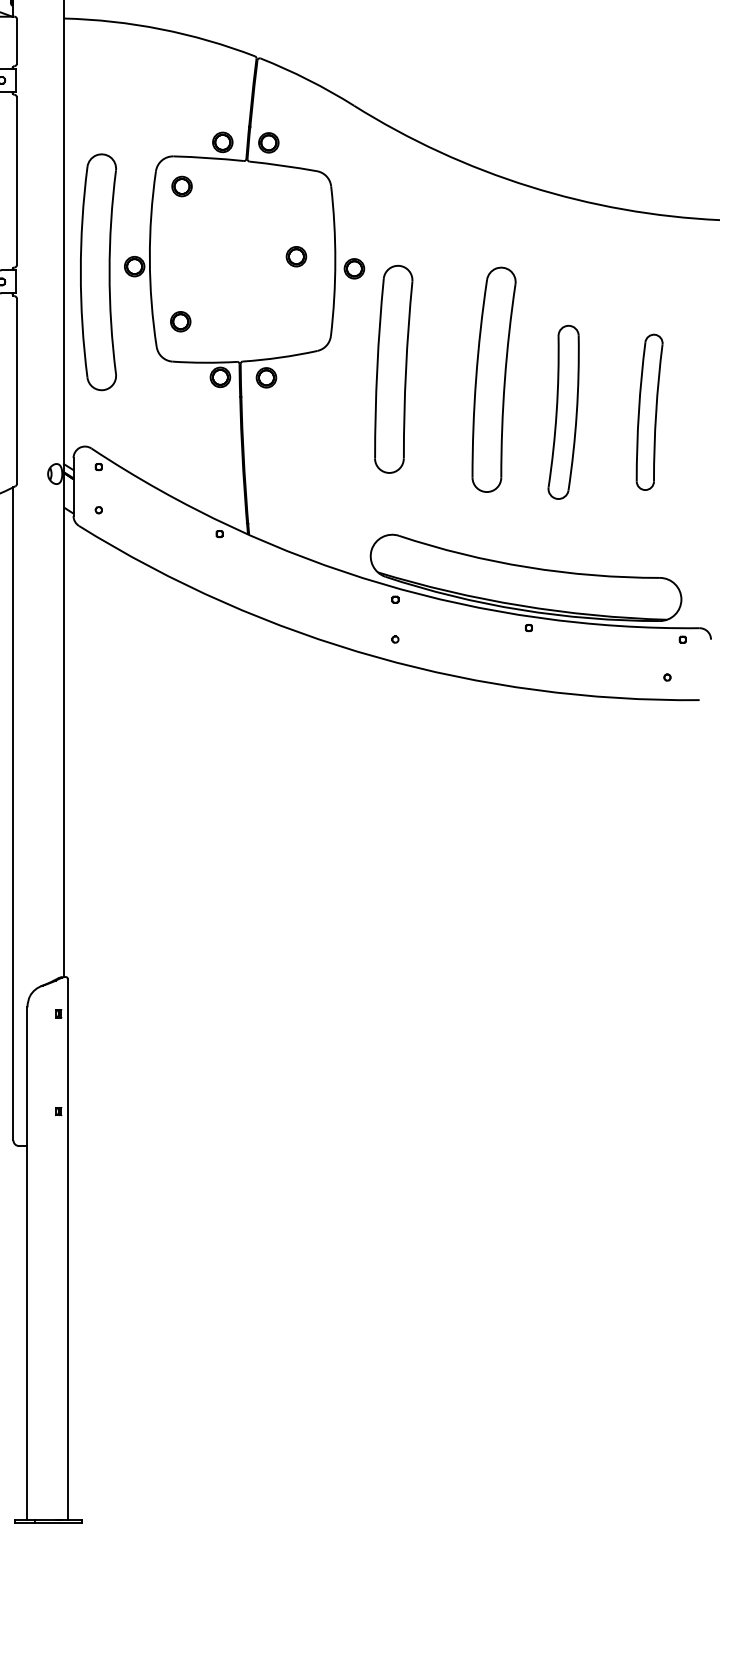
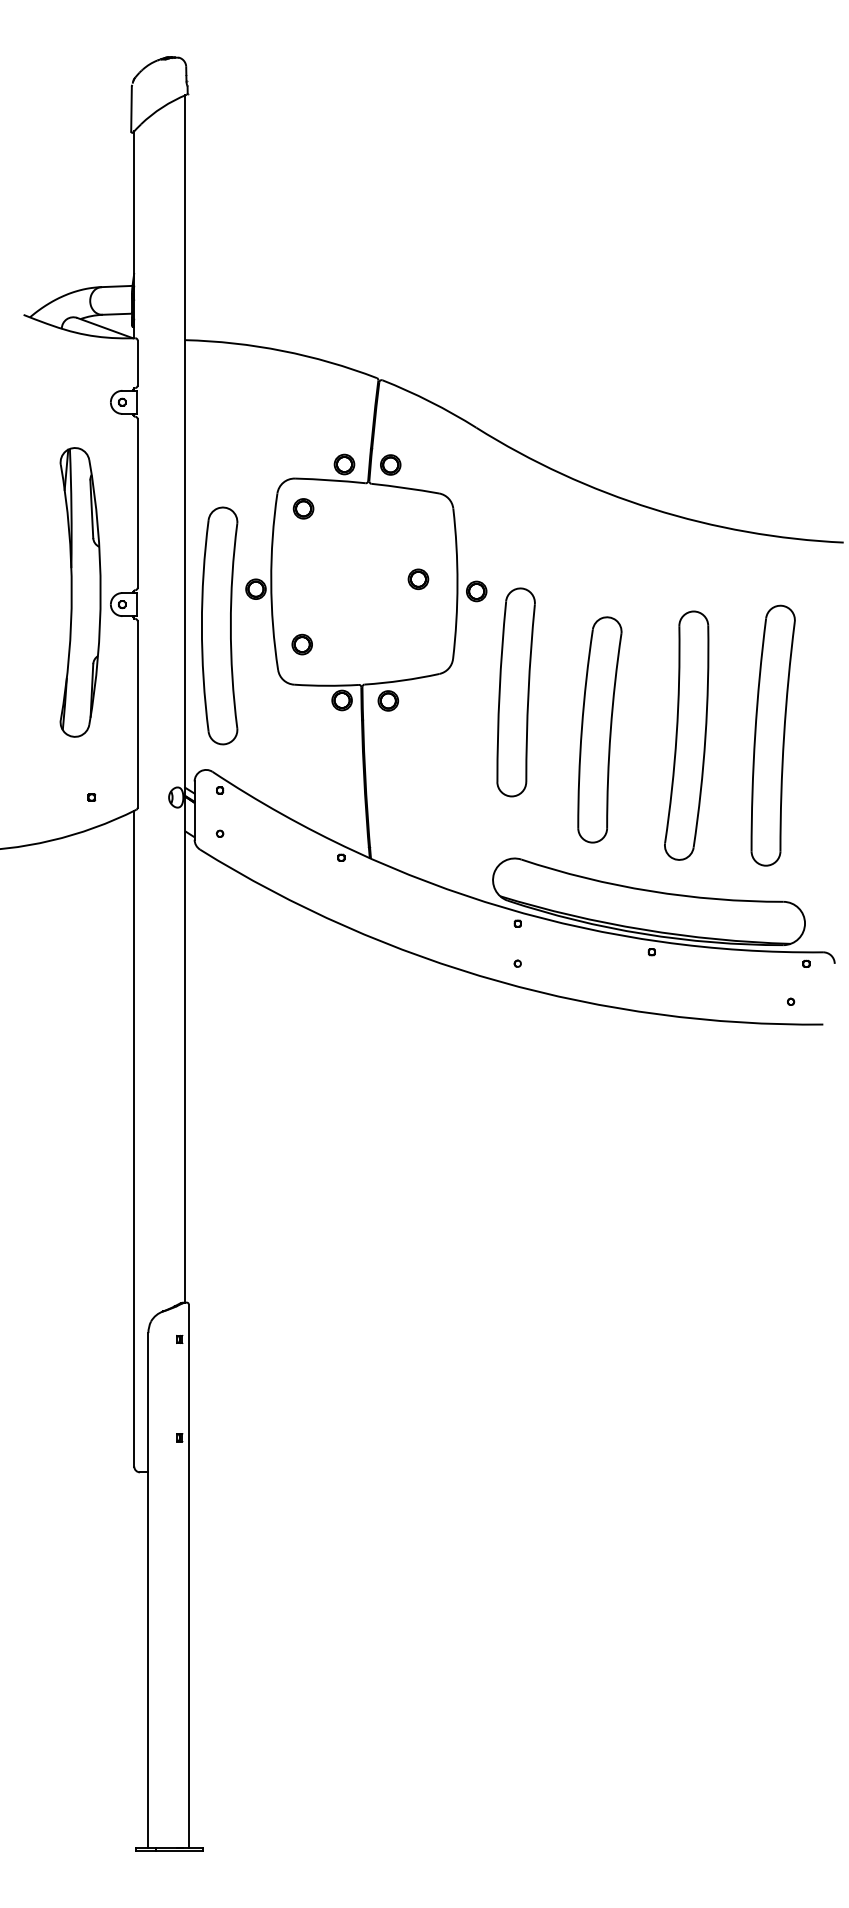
part: (98, 271) -> (219, 625), moved
part: (493, 379) -> (599, 729), moved
part: (563, 412) -> (686, 735), size x1.43
part: (649, 412) -> (772, 735), size x1.67

